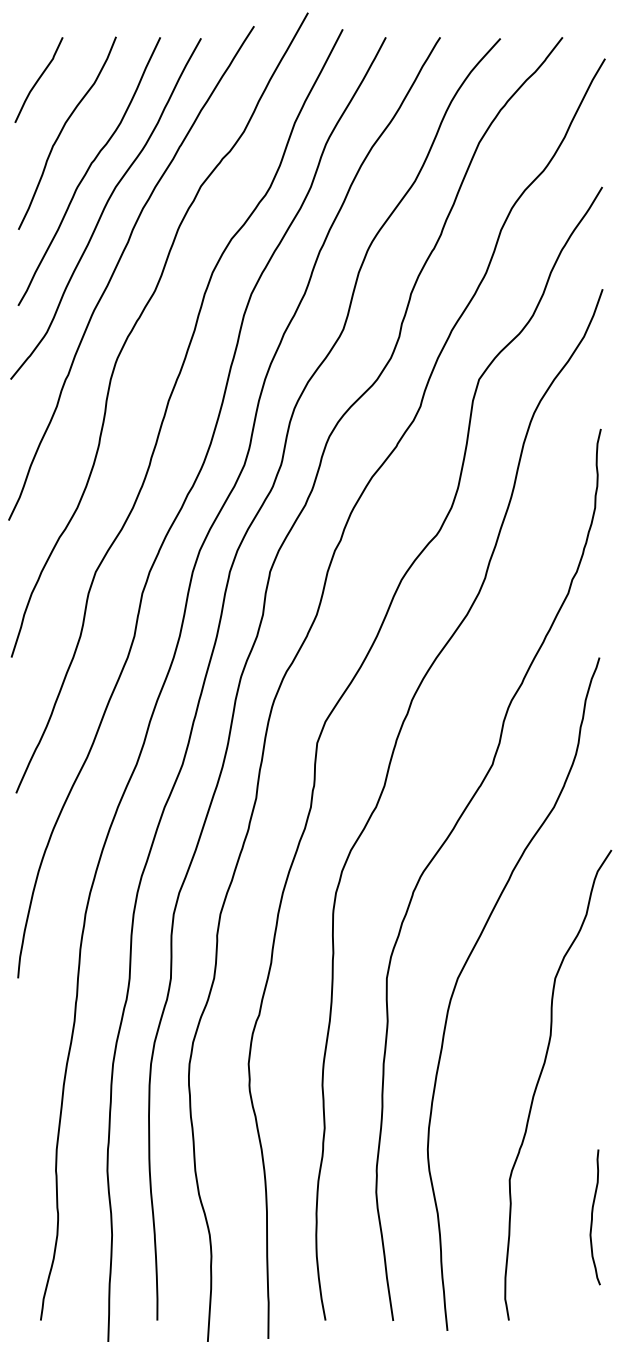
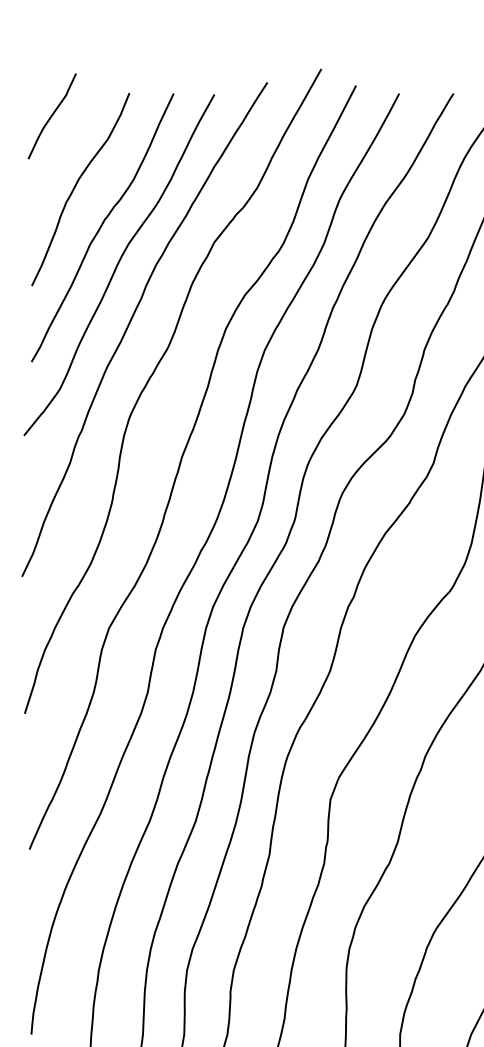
curve: (38, 79) -> (51, 115), moved

